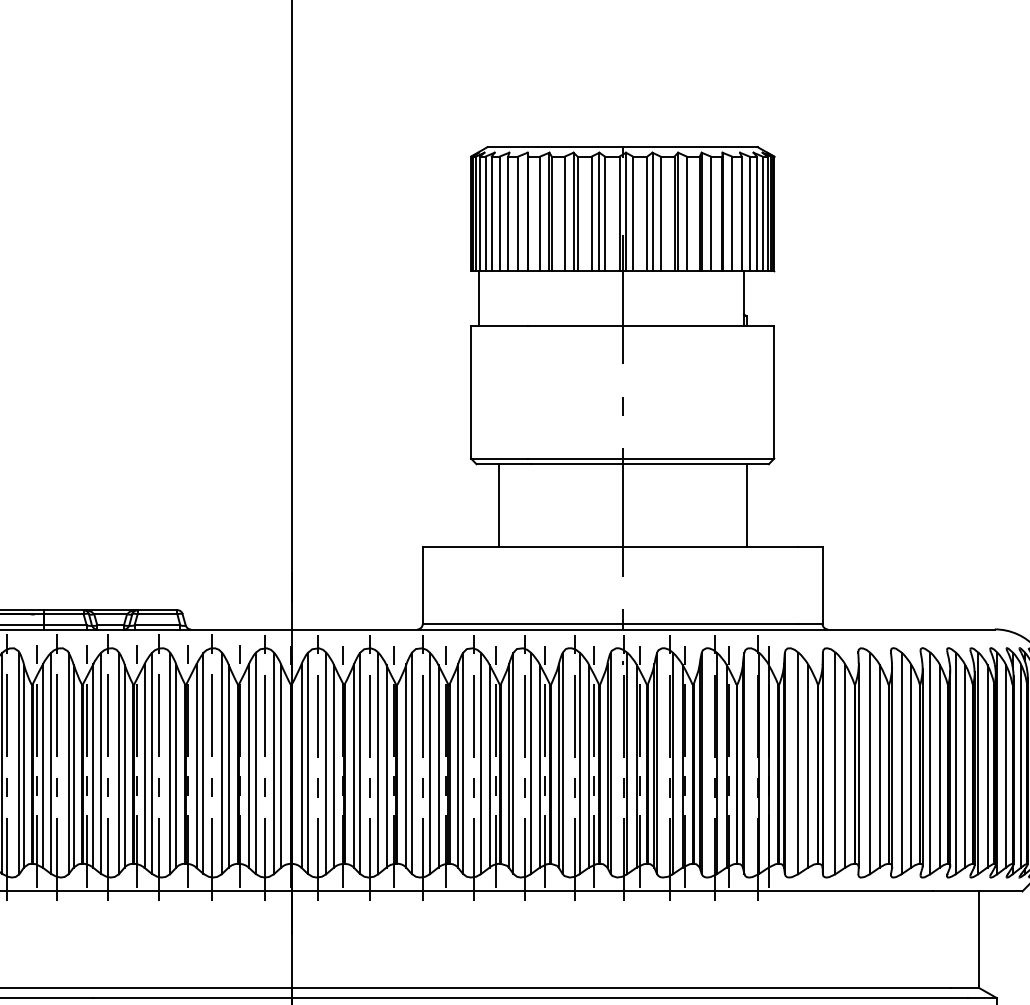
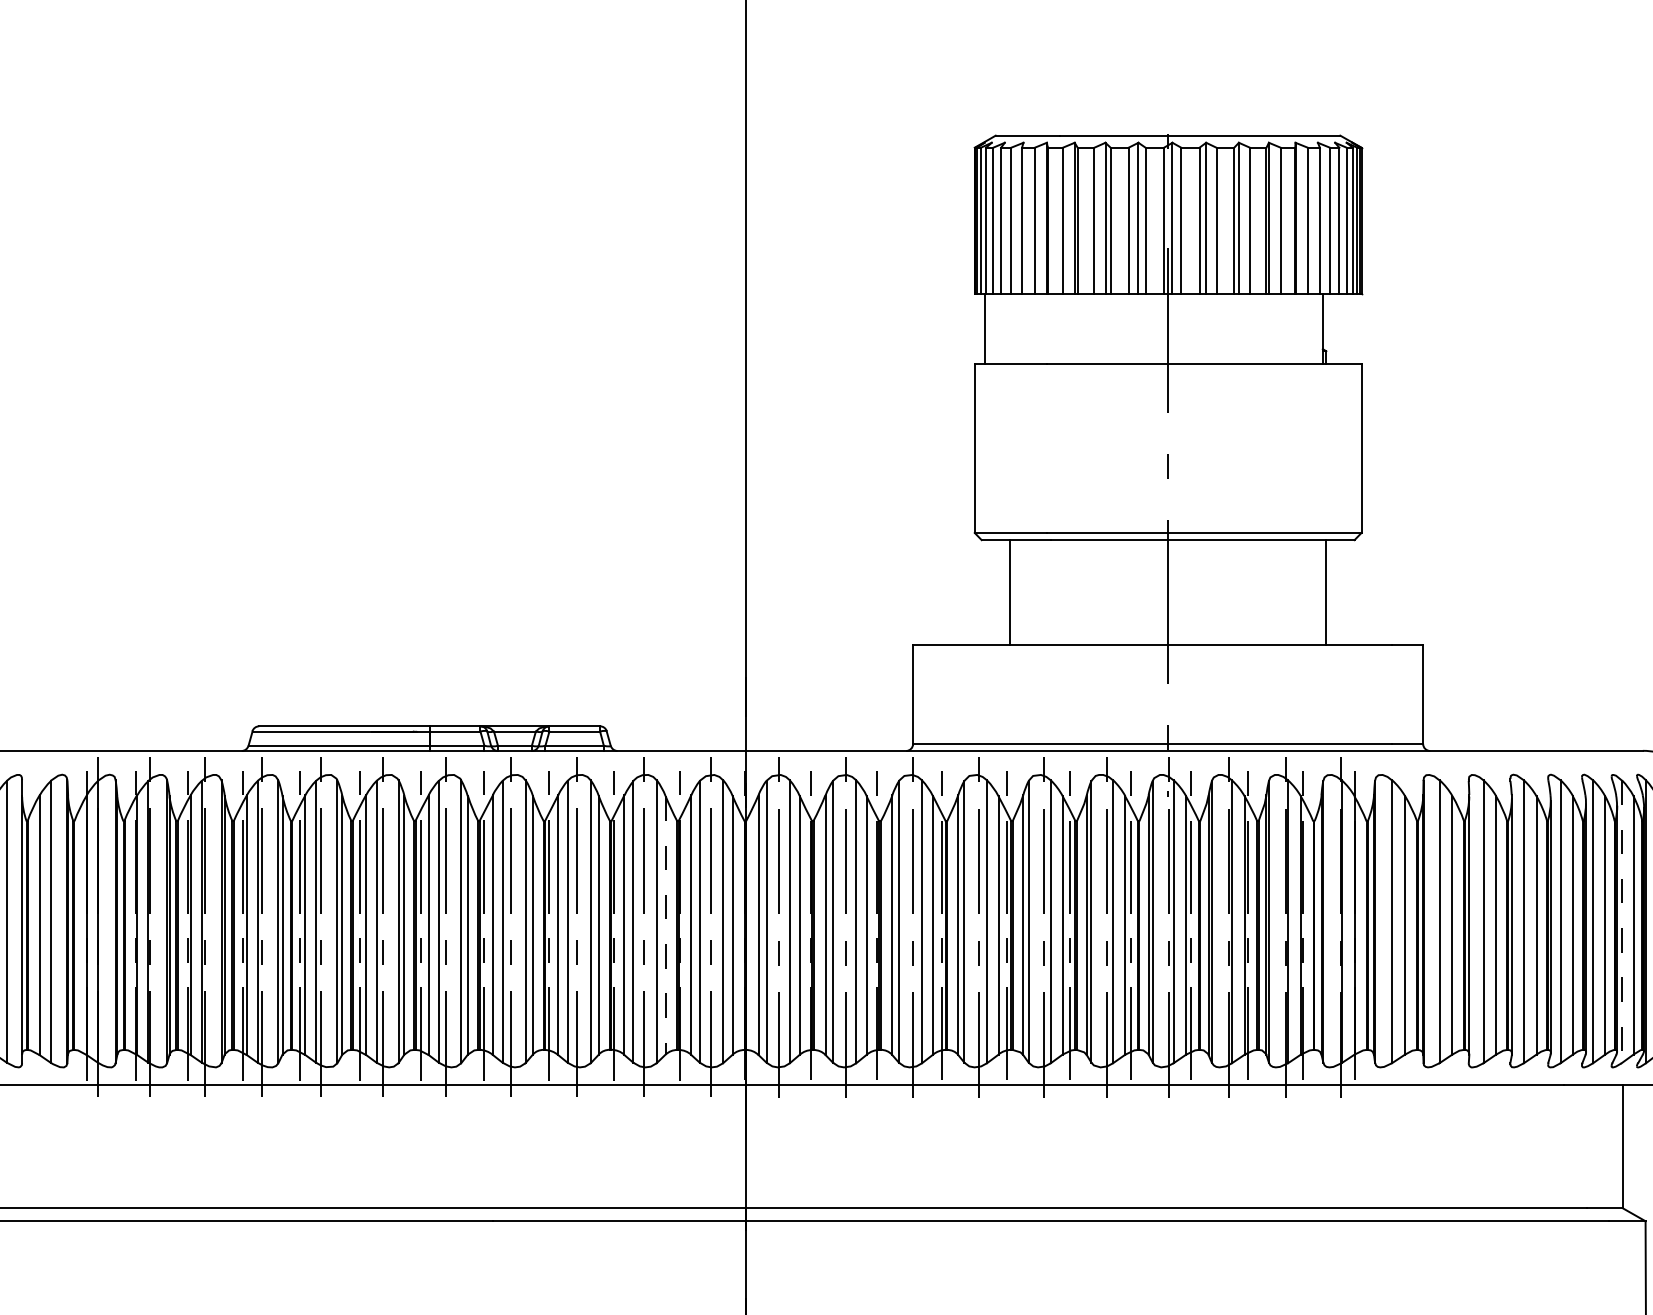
line: (978, 763) -> (1621, 922), solid -> dashed
line: (228, 766) -> (665, 925), solid -> dashed

